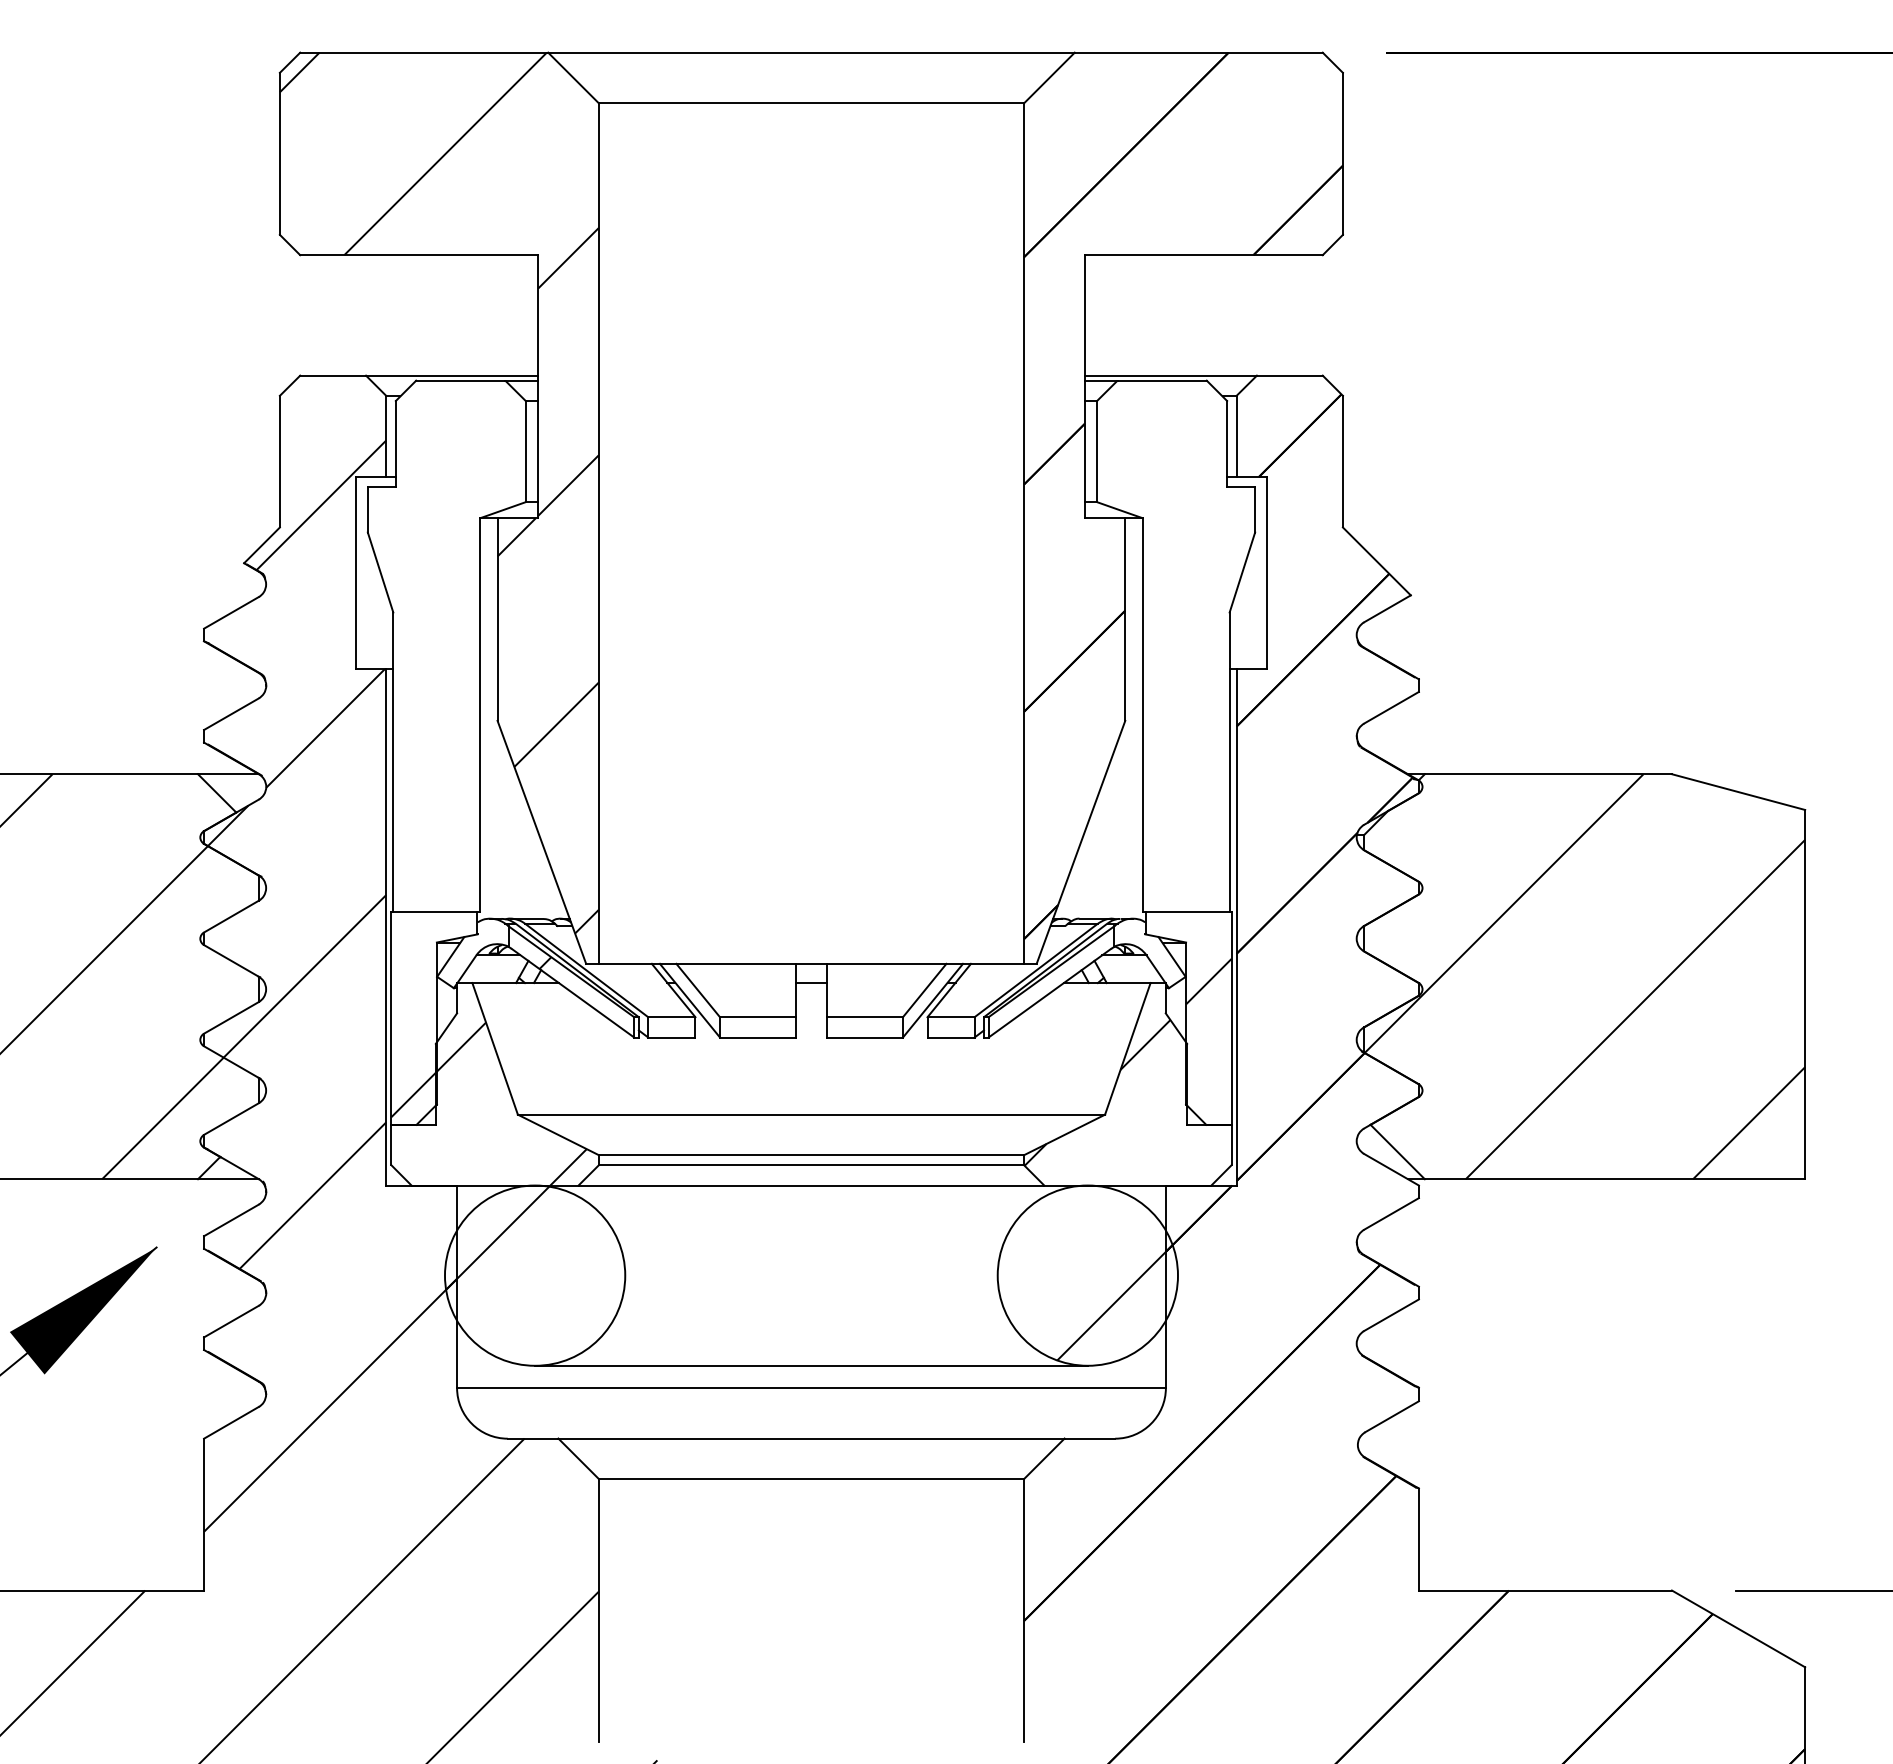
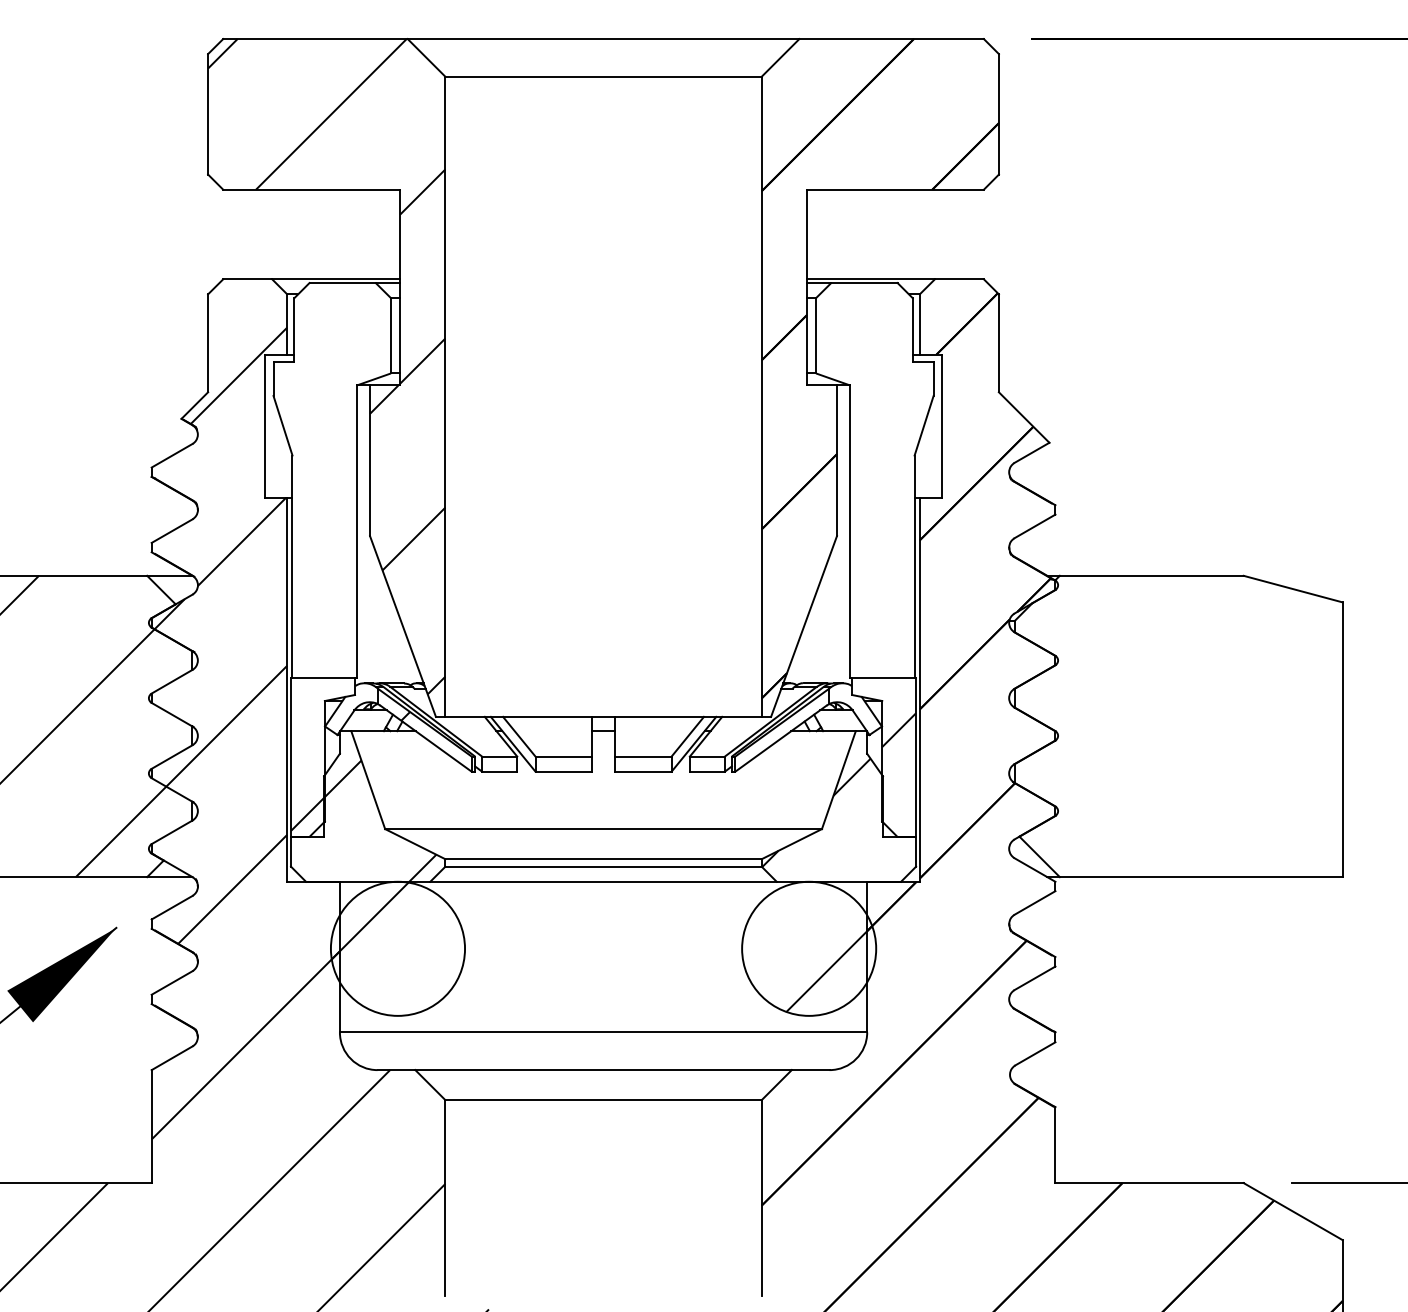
hatch: (1584, 976) -> (1178, 726), removed
line: (811, 1365) -> (603, 1015), removed

